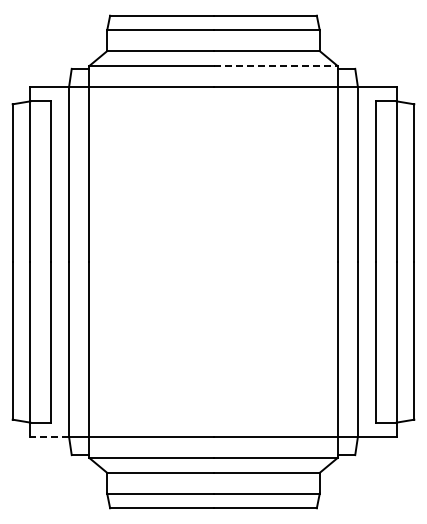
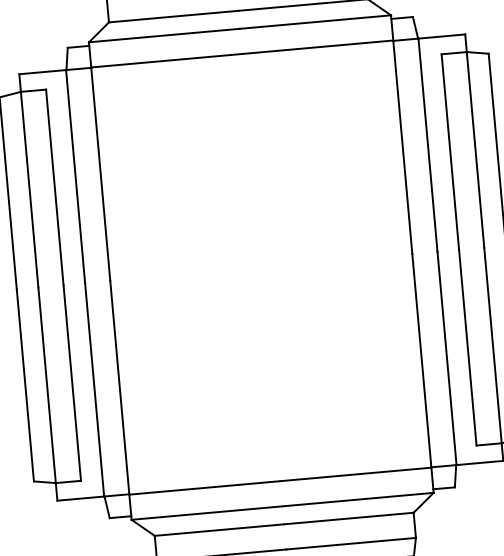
line: (276, 65) -> (316, 21), dashed -> solid
line: (49, 437) -> (80, 499), dashed -> solid

